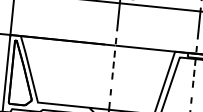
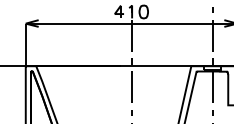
line: (113, 66) -> (131, 87), dashed -> solid
line: (194, 75) -> (212, 87), dashed -> solid

